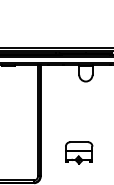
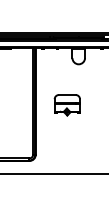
part: (78, 153) -> (66, 105), moved

